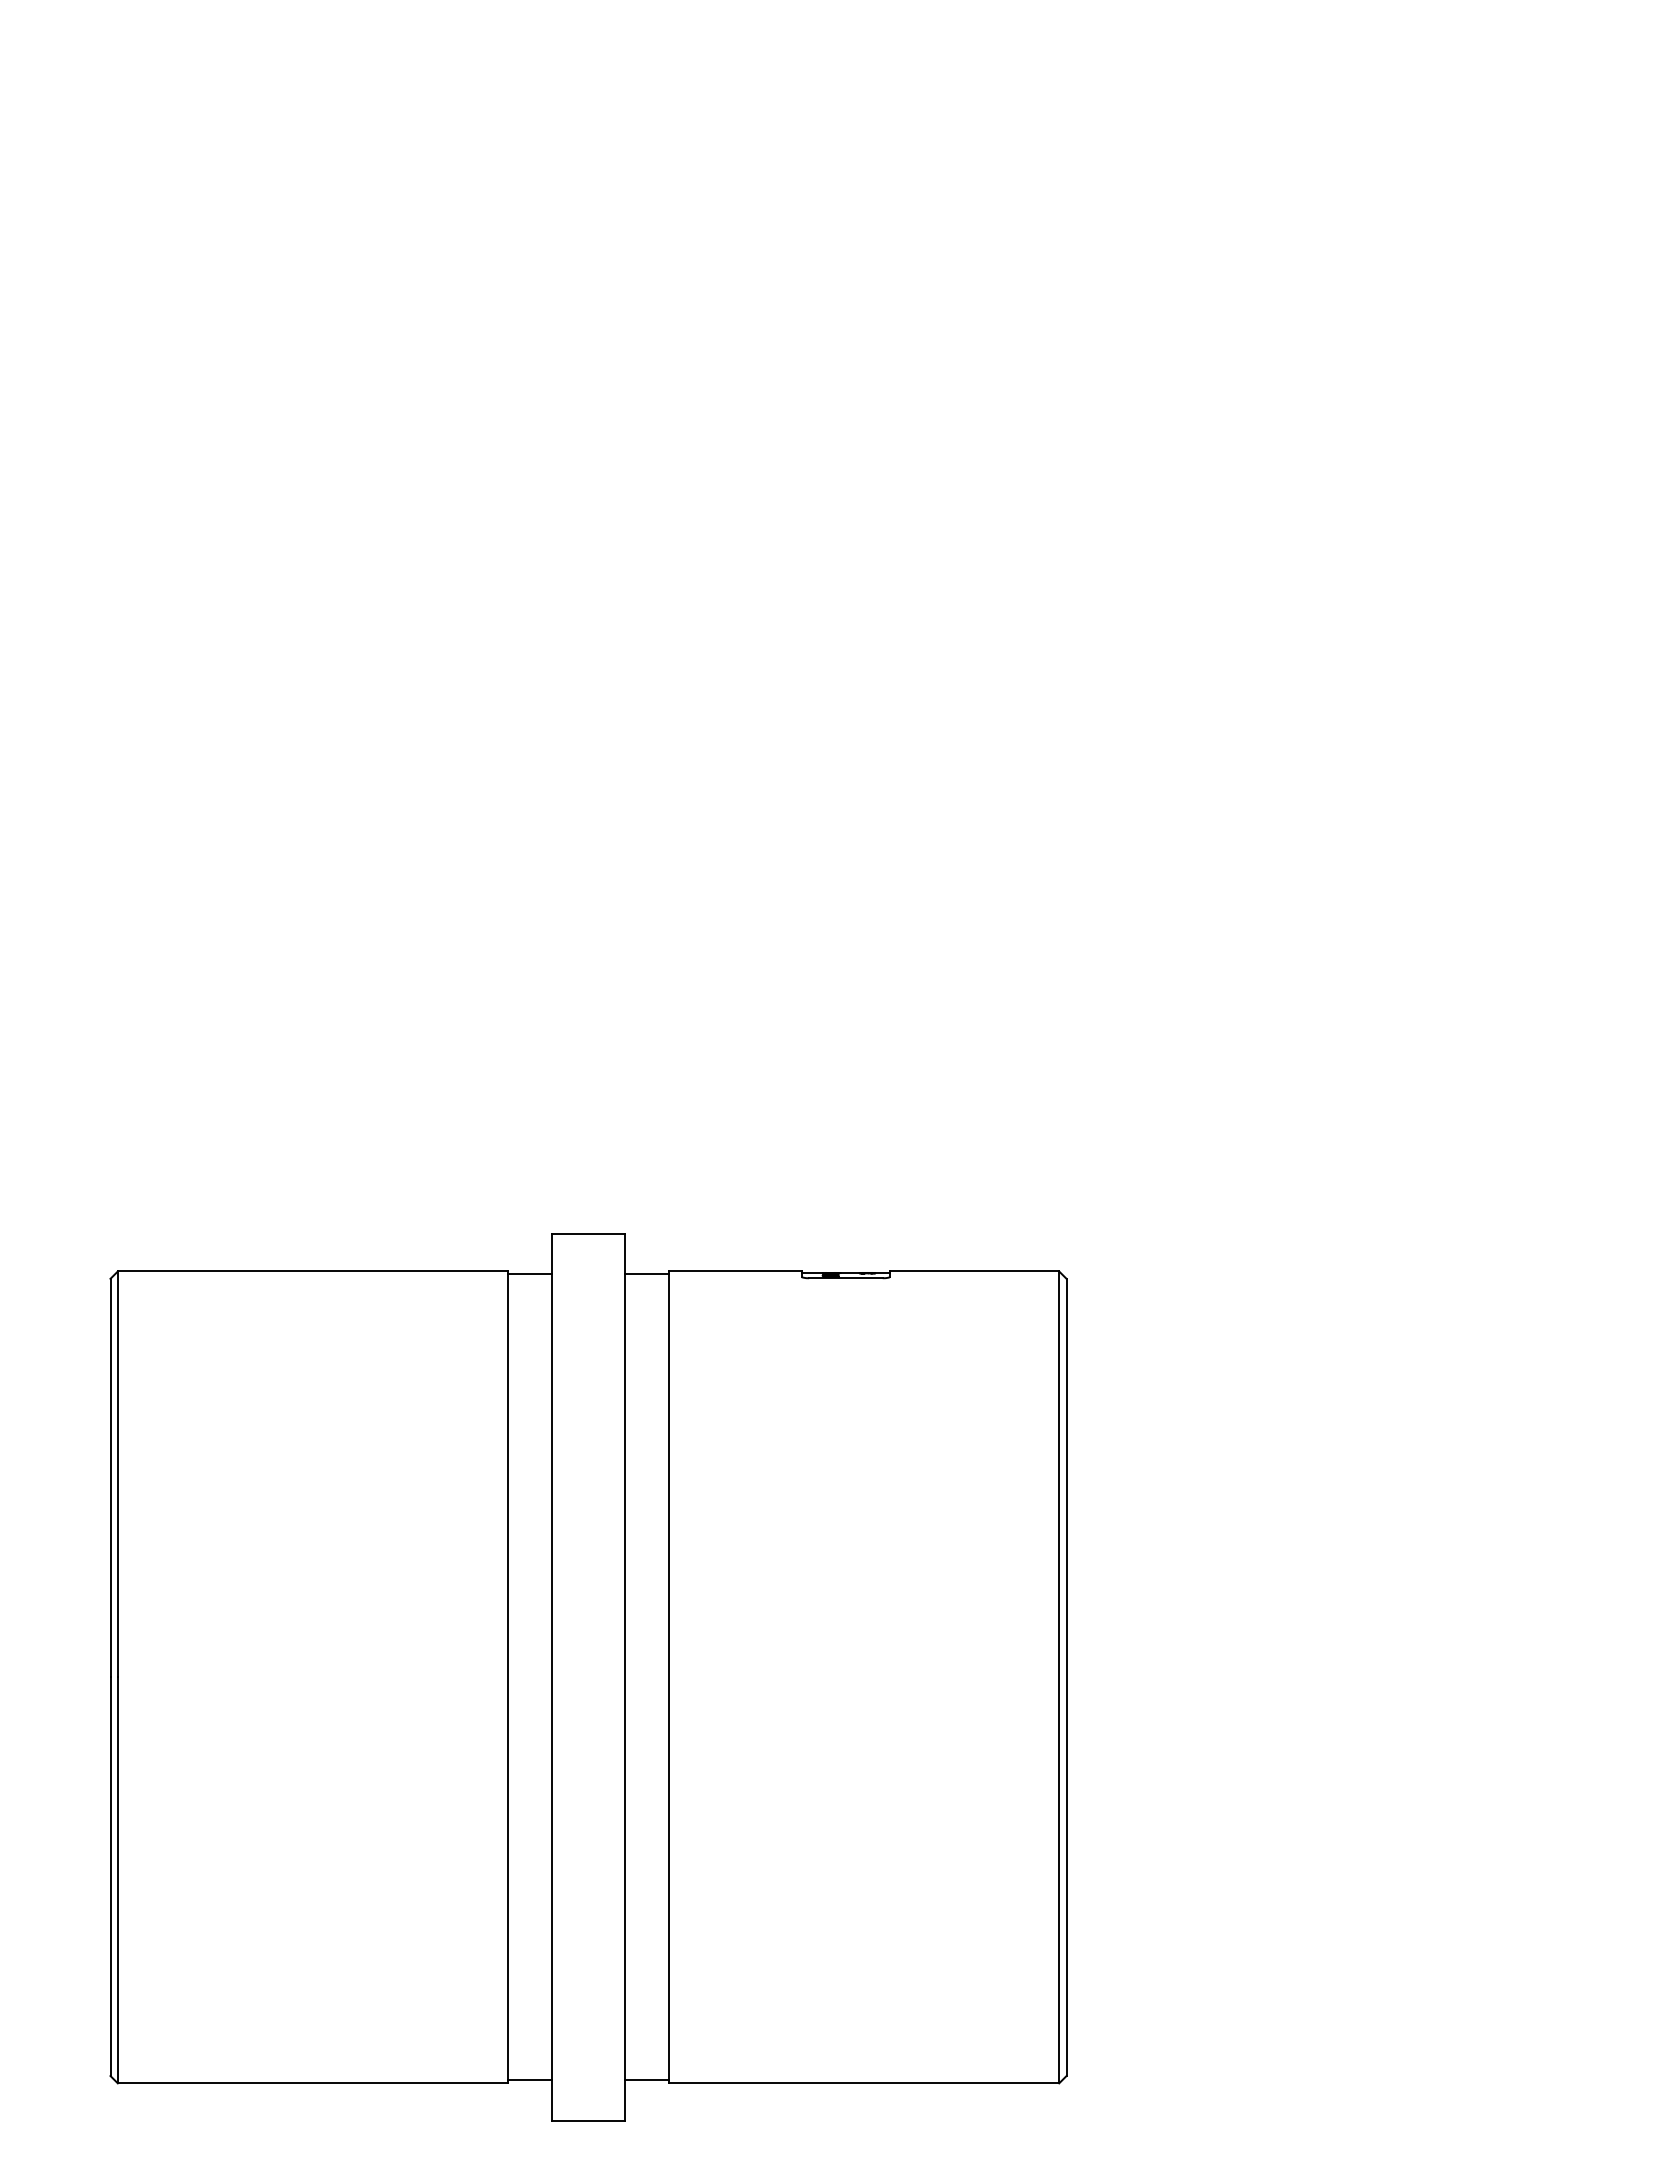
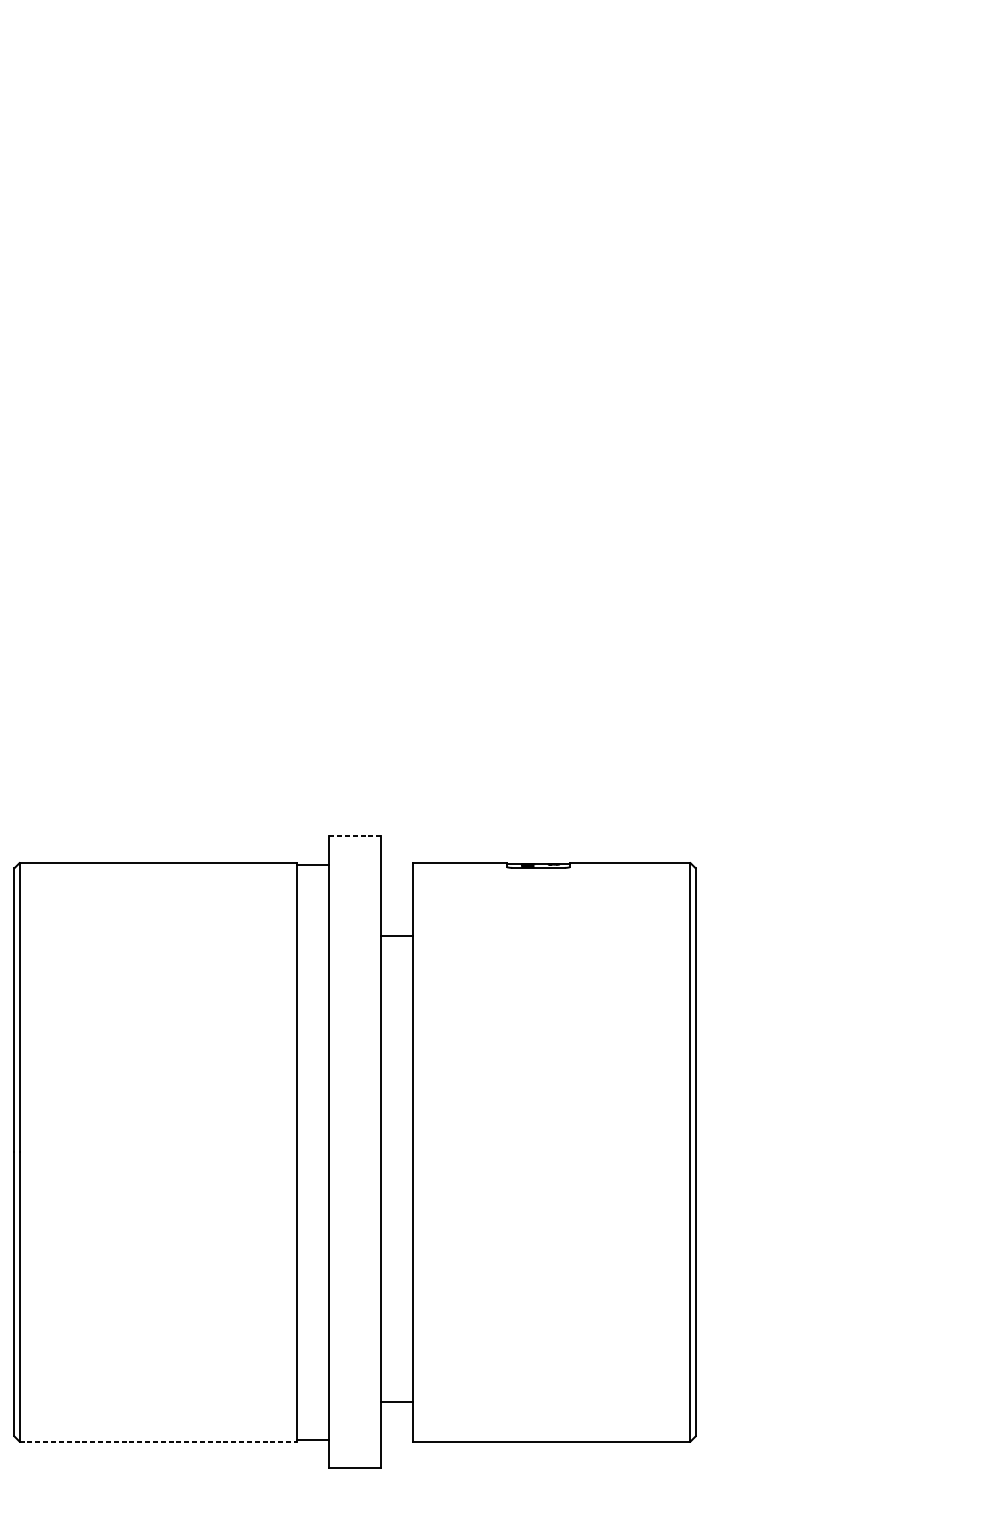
line: (588, 1233) -> (355, 836), solid -> dashed
line: (647, 1274) -> (397, 935), moved
line: (647, 2080) -> (397, 1402), moved
line: (312, 2083) -> (158, 1441), solid -> dashed

